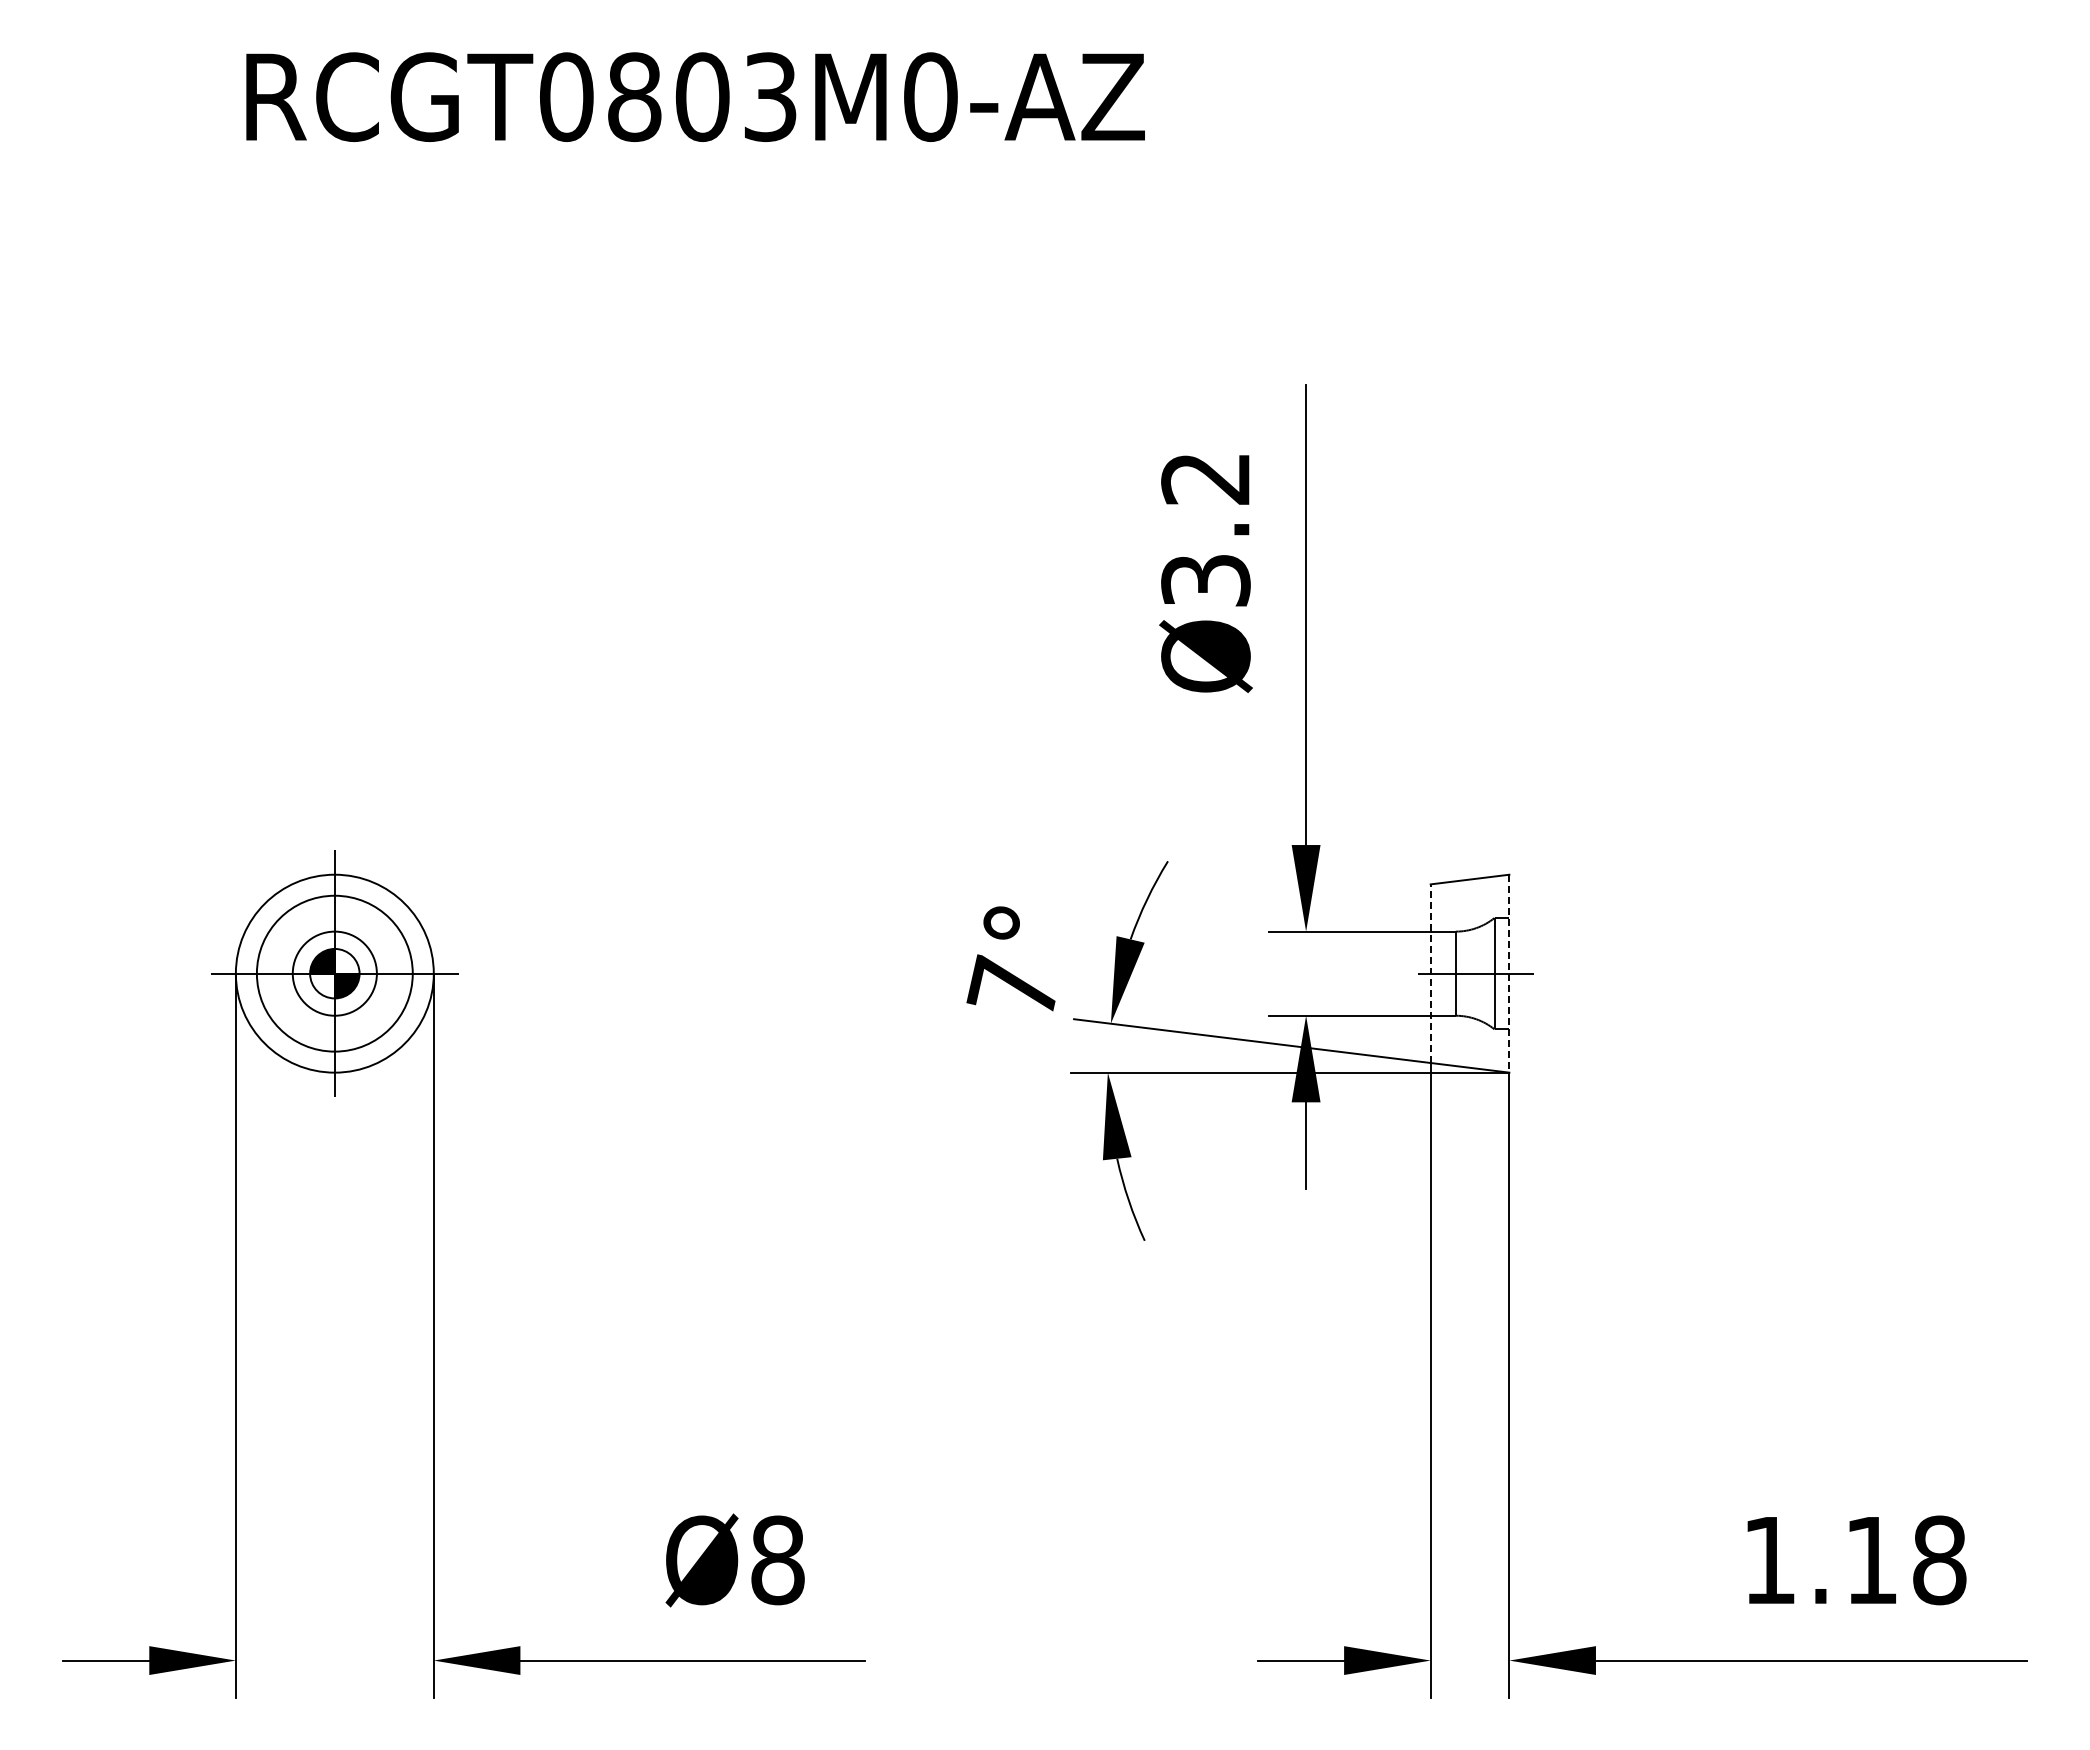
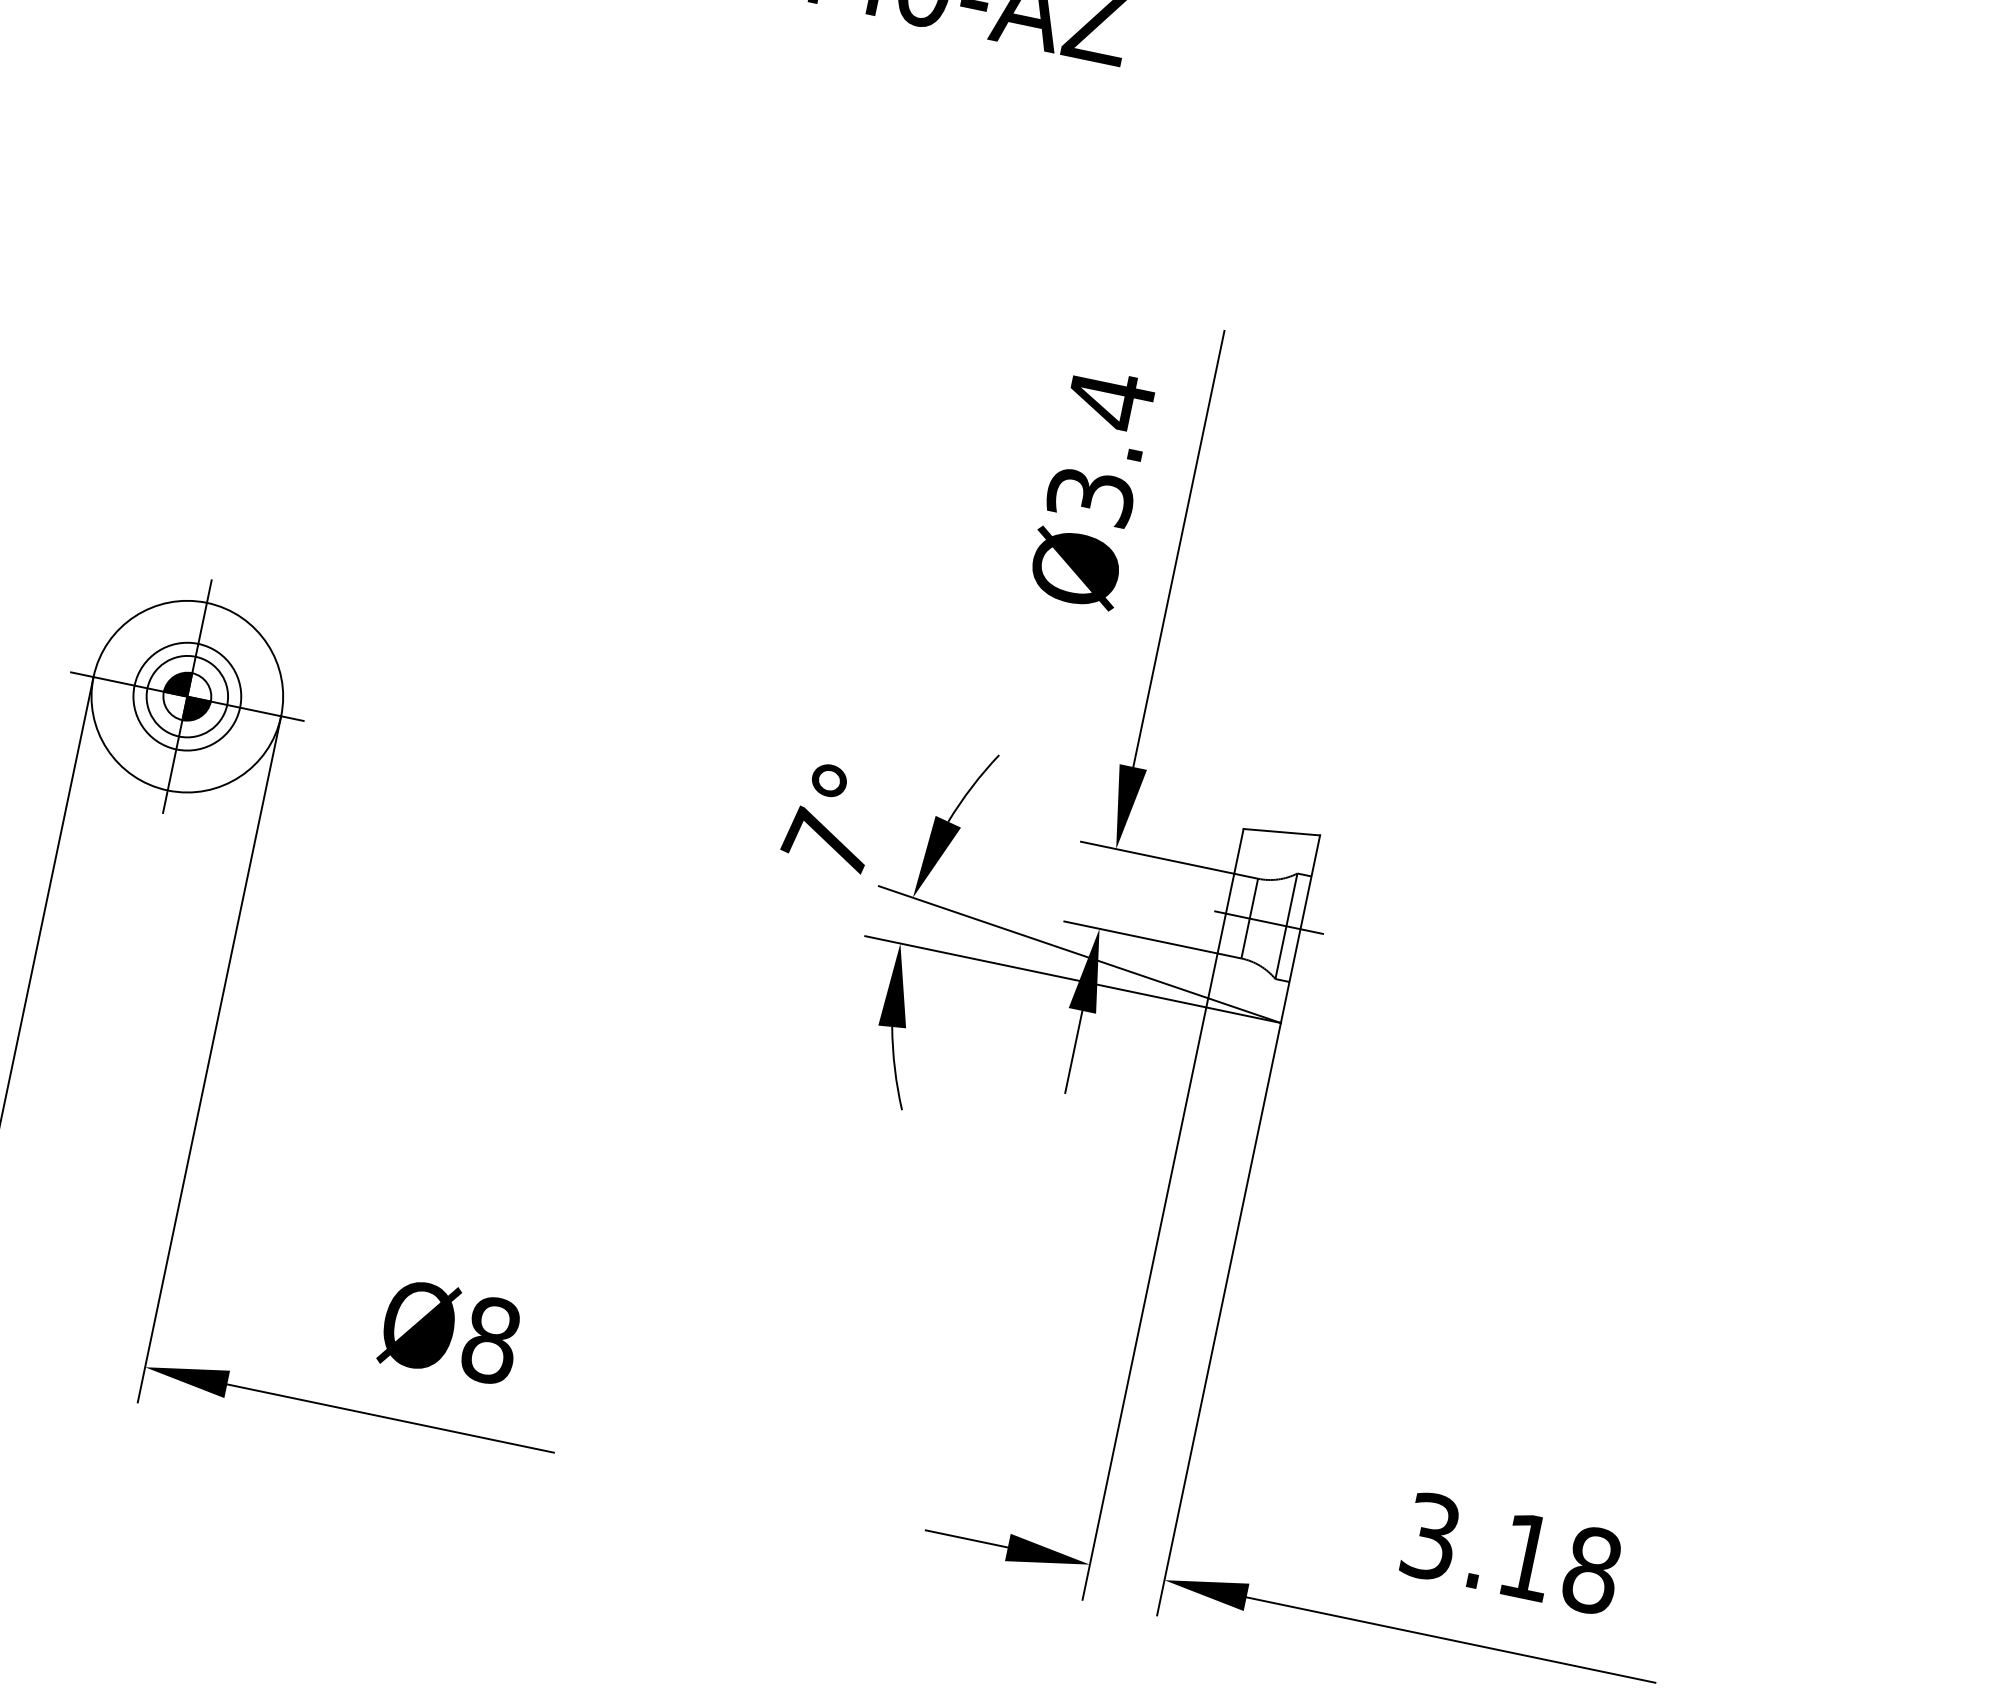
text: (1205, 478) -> (1110, 399), Ø3.2 -> Ø3.4
circle: (334, 973) -> (187, 696), size x0.71
line: (1430, 973) -> (1225, 913), dashed -> solid
line: (1509, 973) -> (1300, 929), dashed -> solid
text: (1769, 1560) -> (1430, 1536), 1.18 -> 3.18

